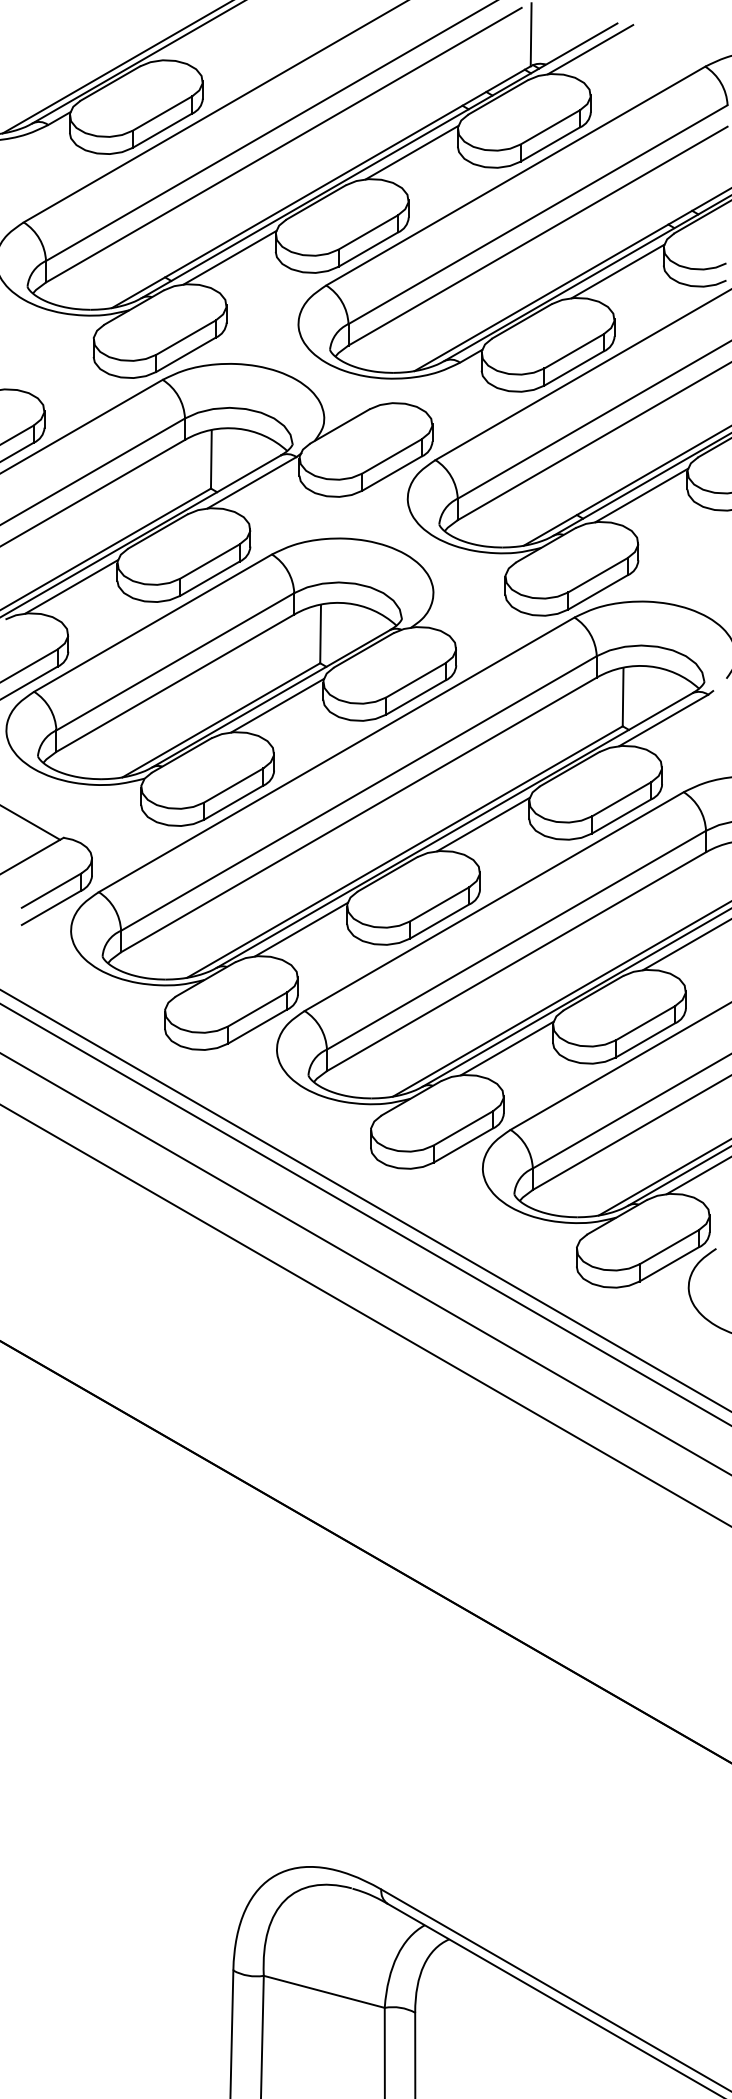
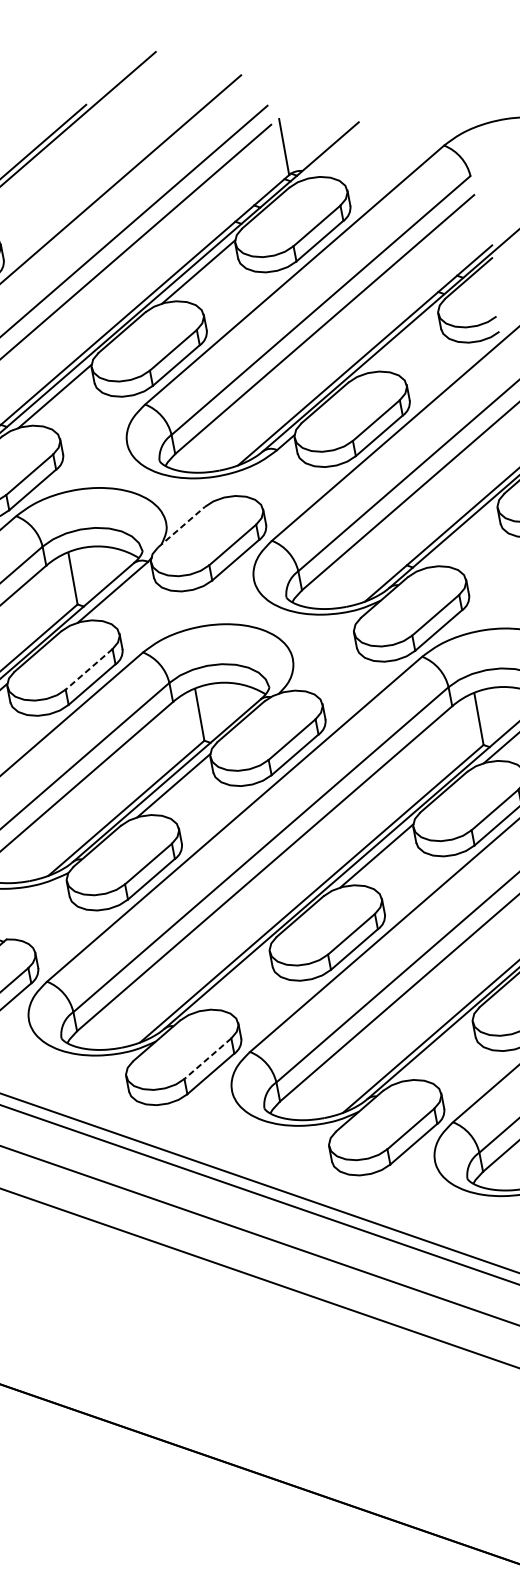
line: (590, 49) -> (339, 149), removed
line: (617, 271) -> (401, 342), removed
line: (340, 426) -> (181, 527), solid -> dashed
line: (641, 495) -> (460, 536), removed
line: (209, 561) -> (88, 669), solid -> dashed
line: (301, 929) -> (233, 980), removed
line: (257, 1009) -> (207, 1058), solid -> dashed
line: (507, 1048) -> (436, 1050), removed

